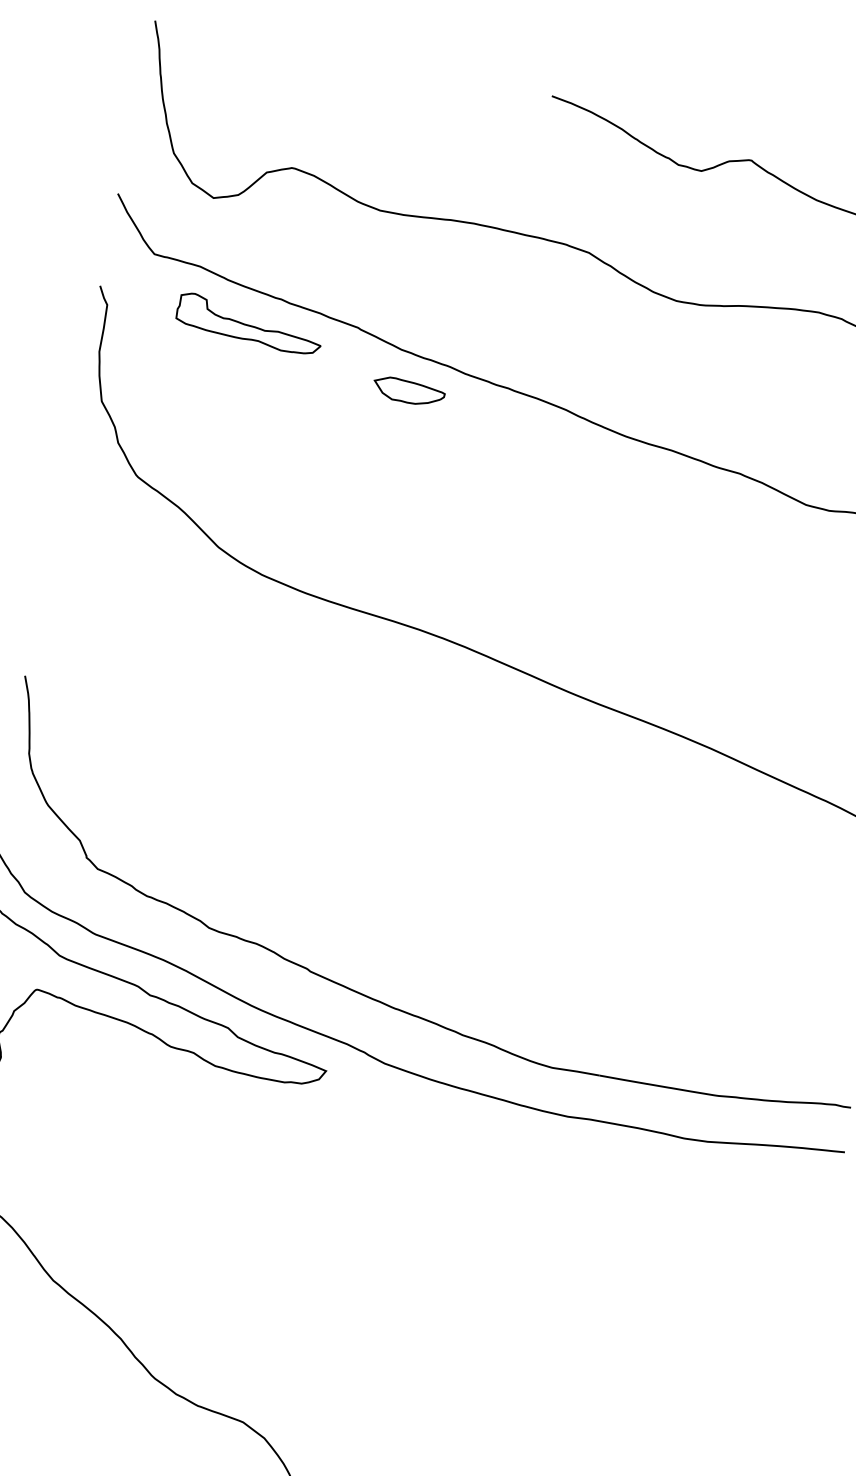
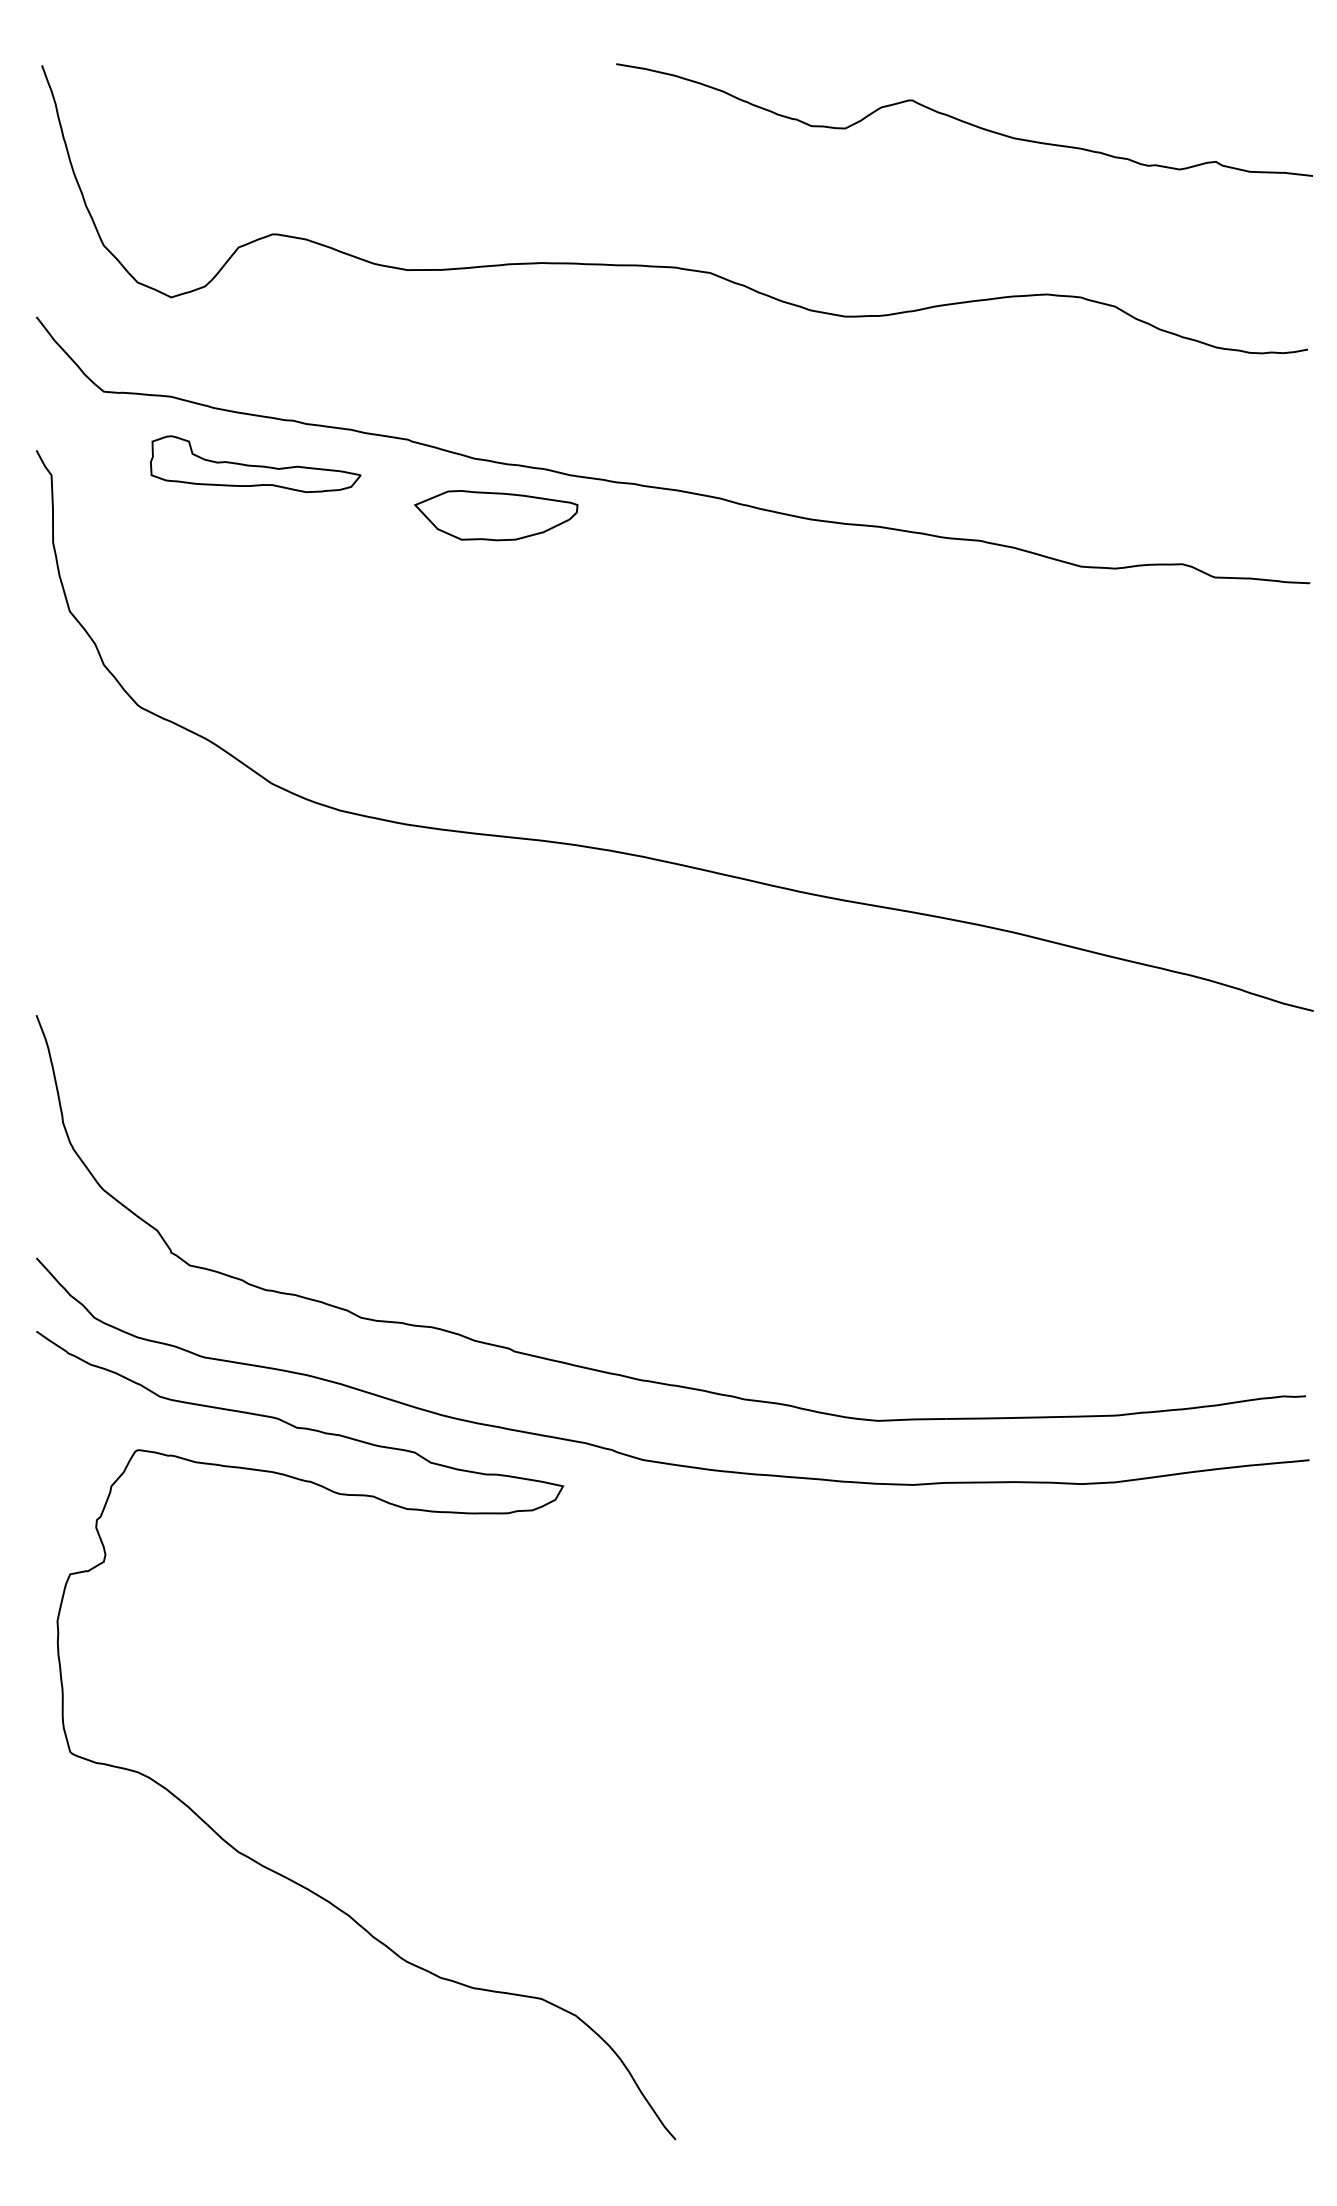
part: (408, 391) -> (495, 515), size x1.6

